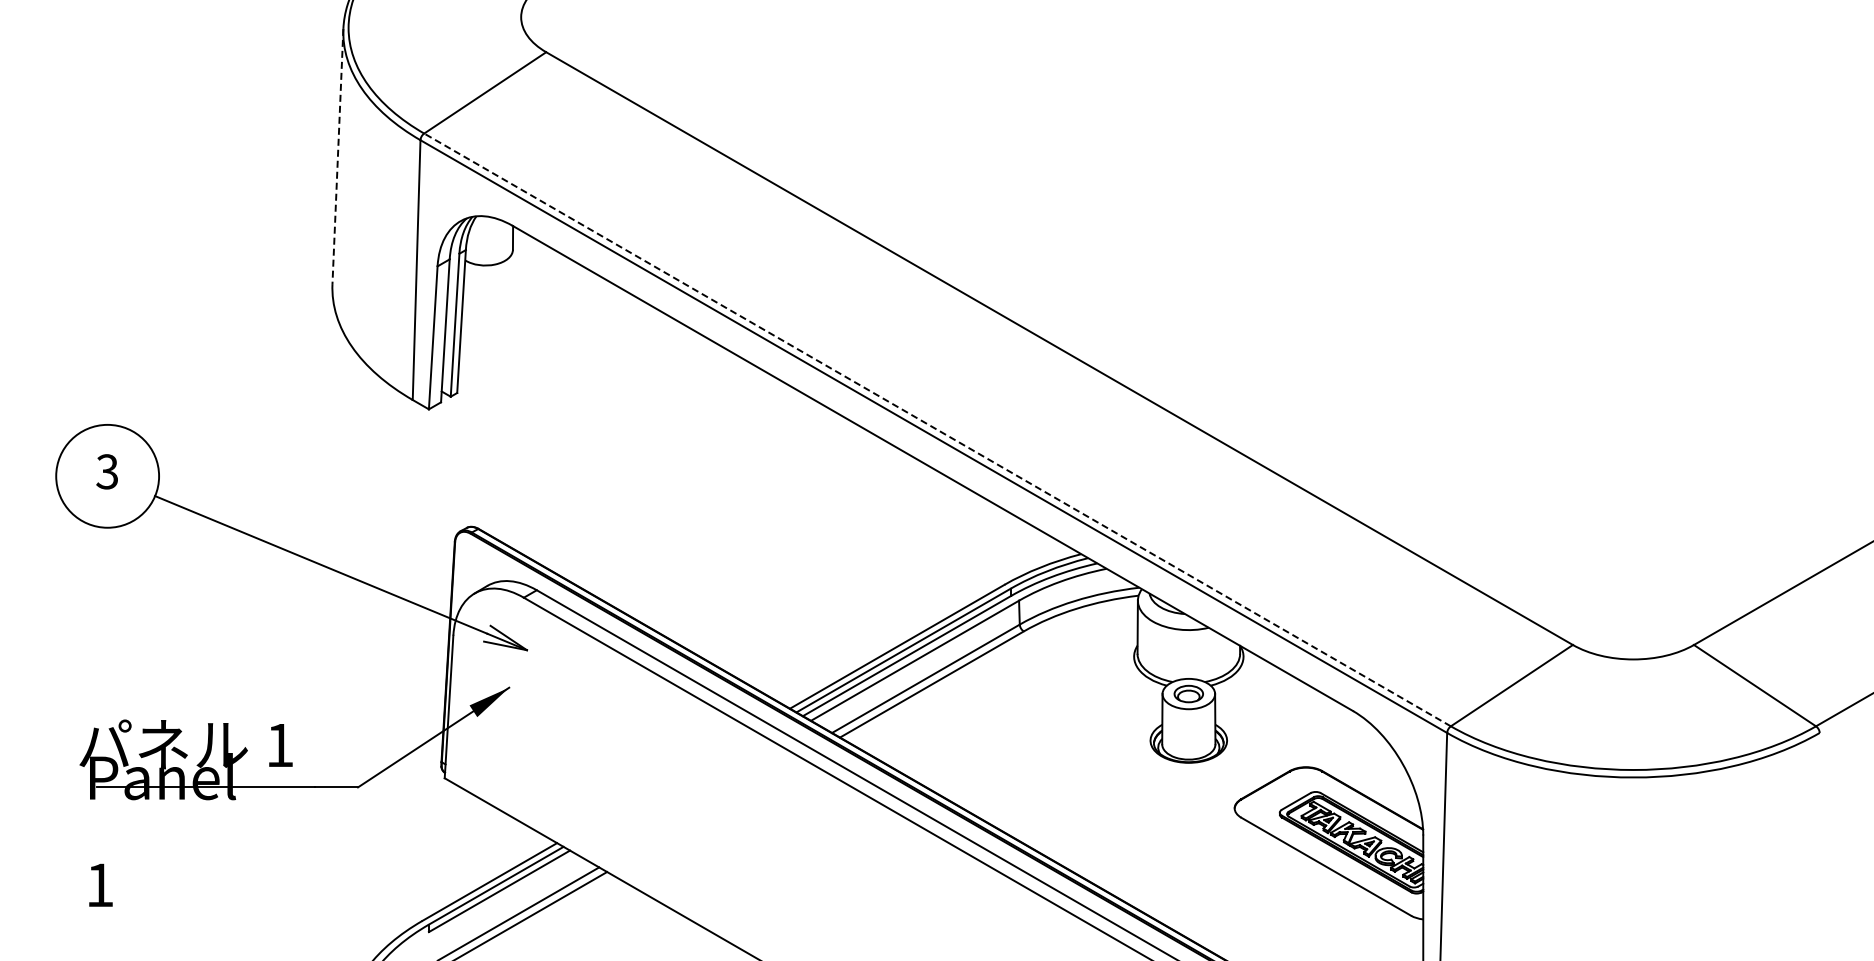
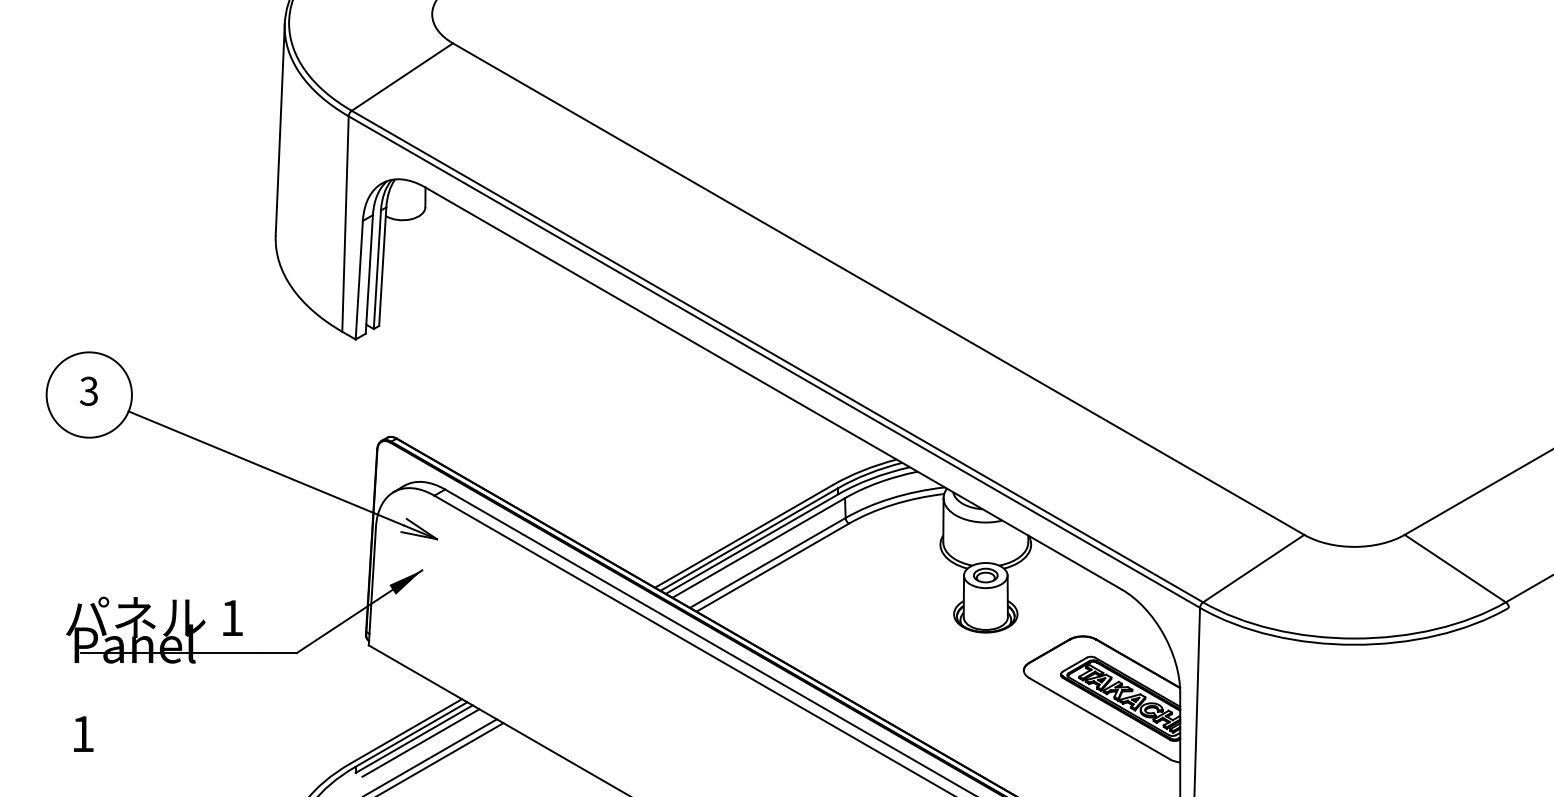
line: (337, 156) -> (279, 129), dashed -> solid
line: (937, 429) -> (777, 356), dashed -> solid
line: (507, 895) -> (420, 742), added

